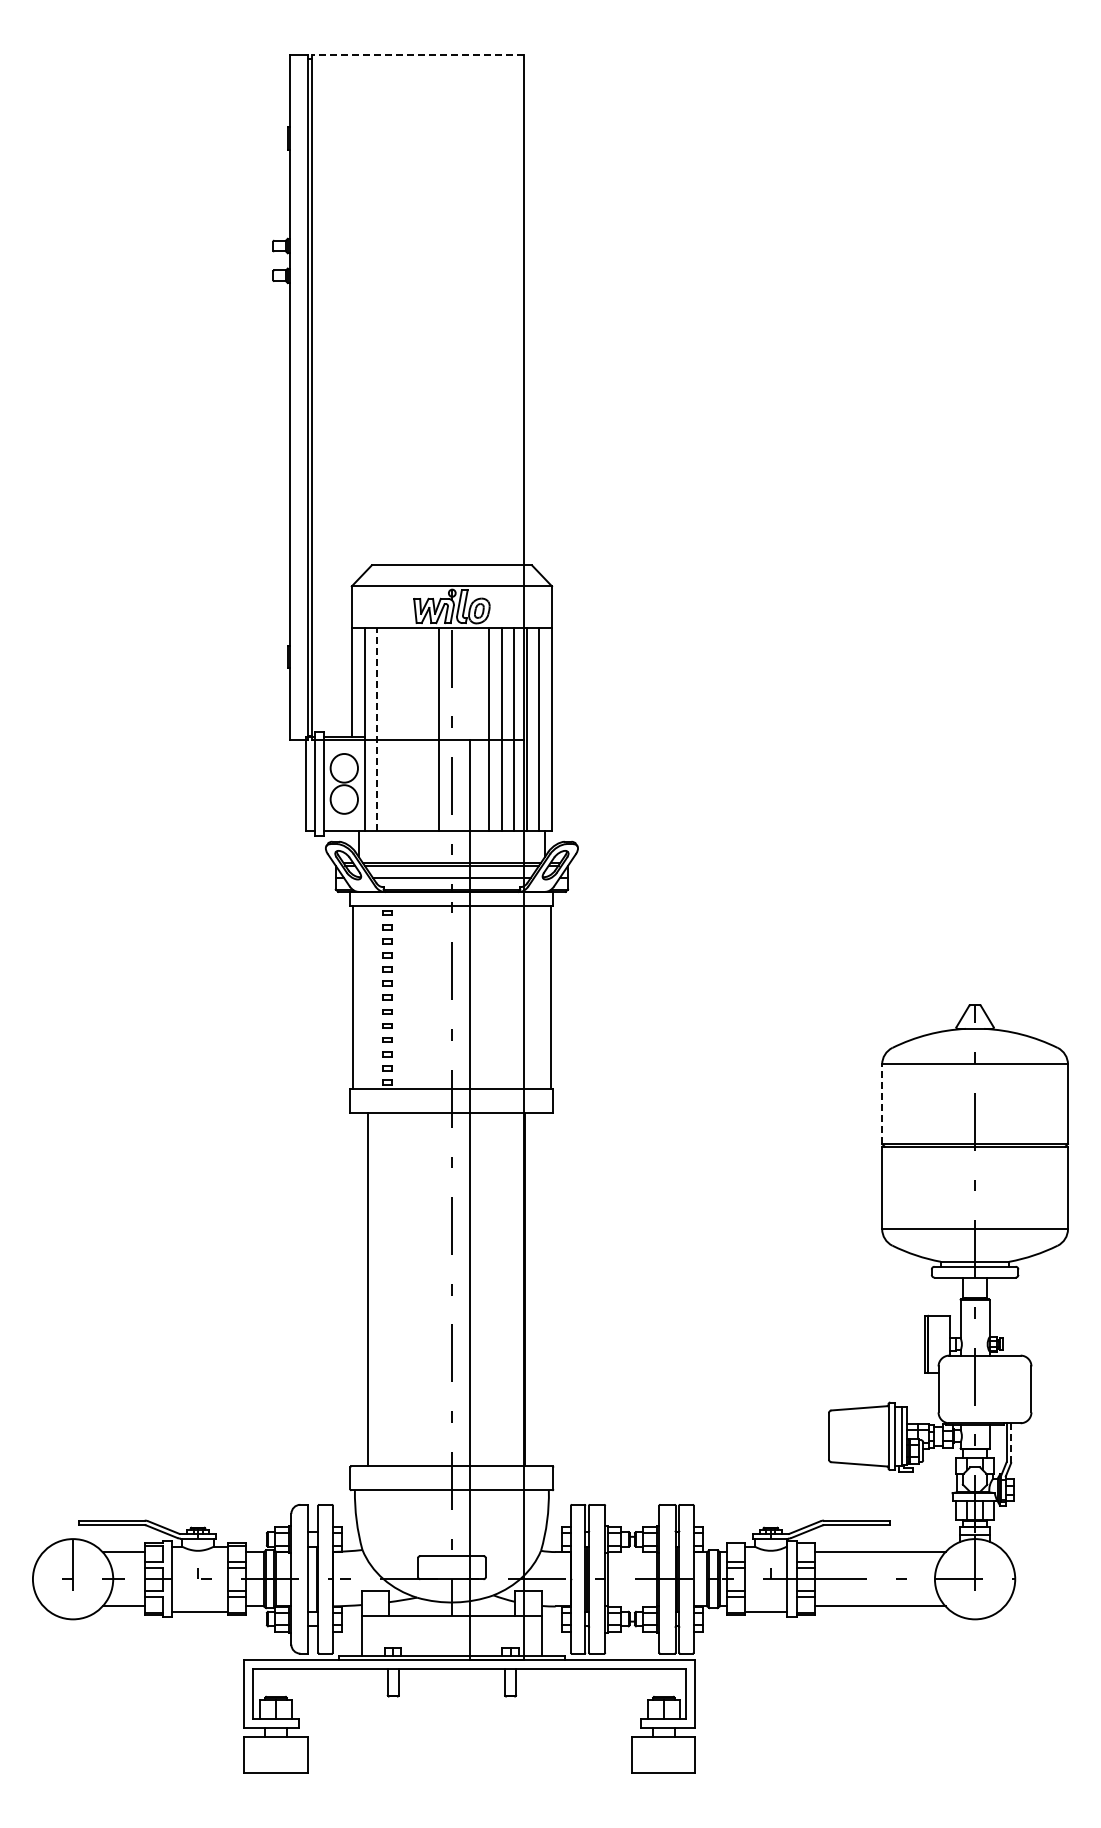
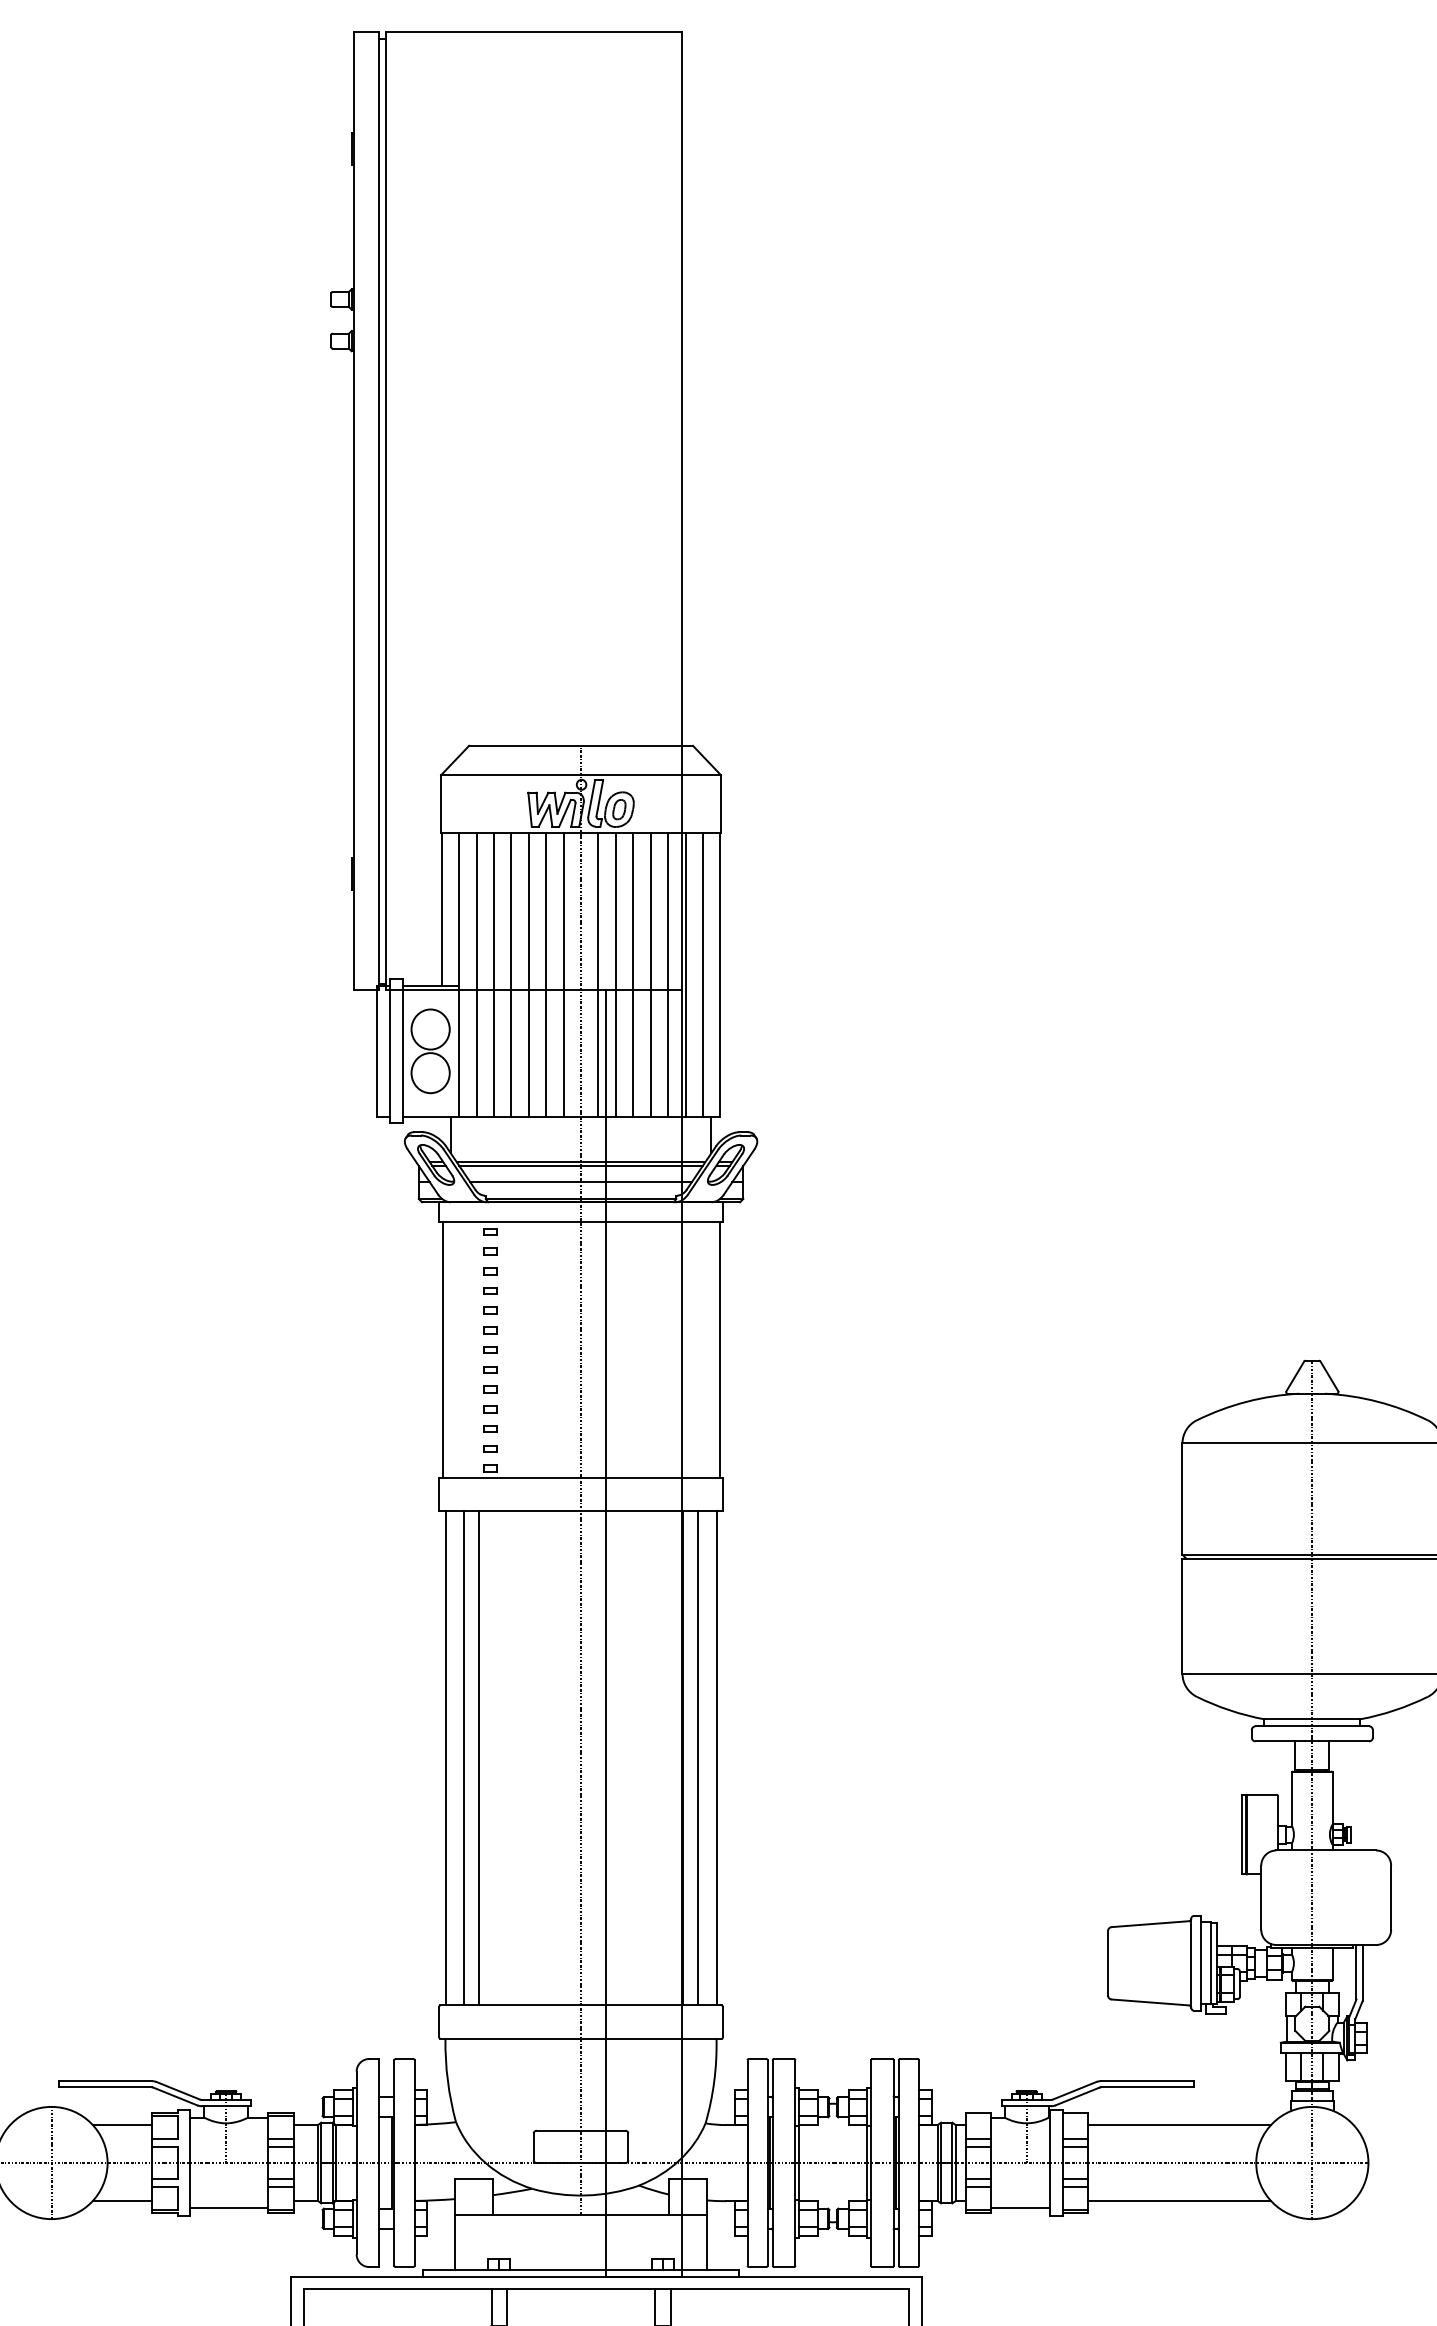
line: (418, 54) -> (534, 31), dashed -> solid
line: (377, 728) -> (477, 973), dashed -> solid
line: (389, 728) -> (493, 973), added
line: (402, 728) -> (511, 973), added
line: (414, 728) -> (528, 973), added
line: (427, 728) -> (546, 973), added
line: (464, 728) -> (598, 973), added
line: (476, 728) -> (615, 973), added
line: (882, 1104) -> (1182, 1499), dashed -> solid
line: (354, 1289) -> (444, 1758), added
line: (379, 1289) -> (479, 1758), added
line: (535, 1289) -> (697, 1758), added
line: (548, 1289) -> (716, 1758), added
line: (1011, 1443) -> (1363, 1973), dashed -> solid

